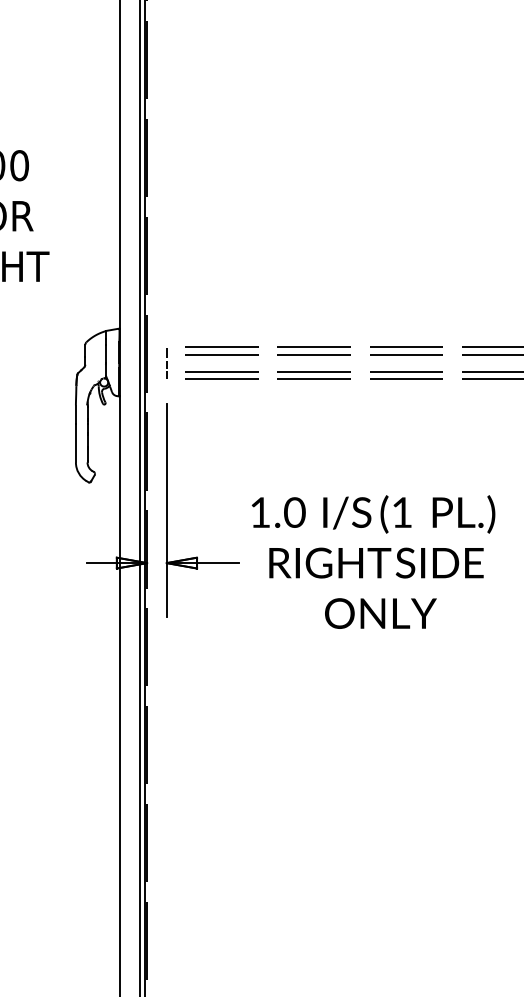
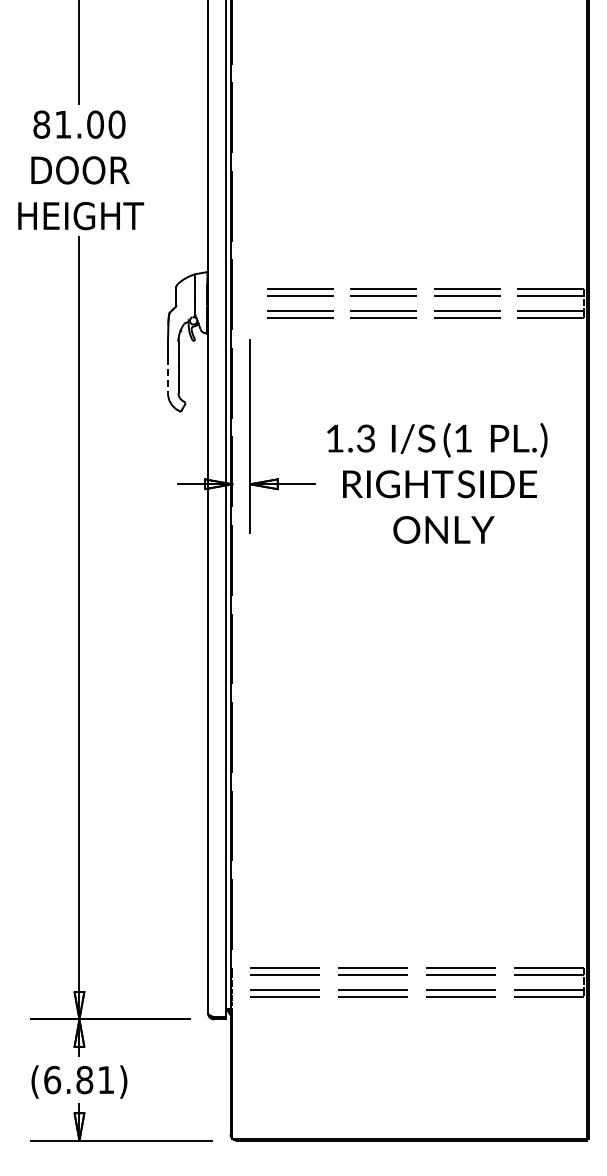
line: (165, 363) -> (249, 303), removed
line: (75, 442) -> (167, 375), solid -> dashed
text: (295, 512) -> (366, 438), 1.0 -> 1.3

